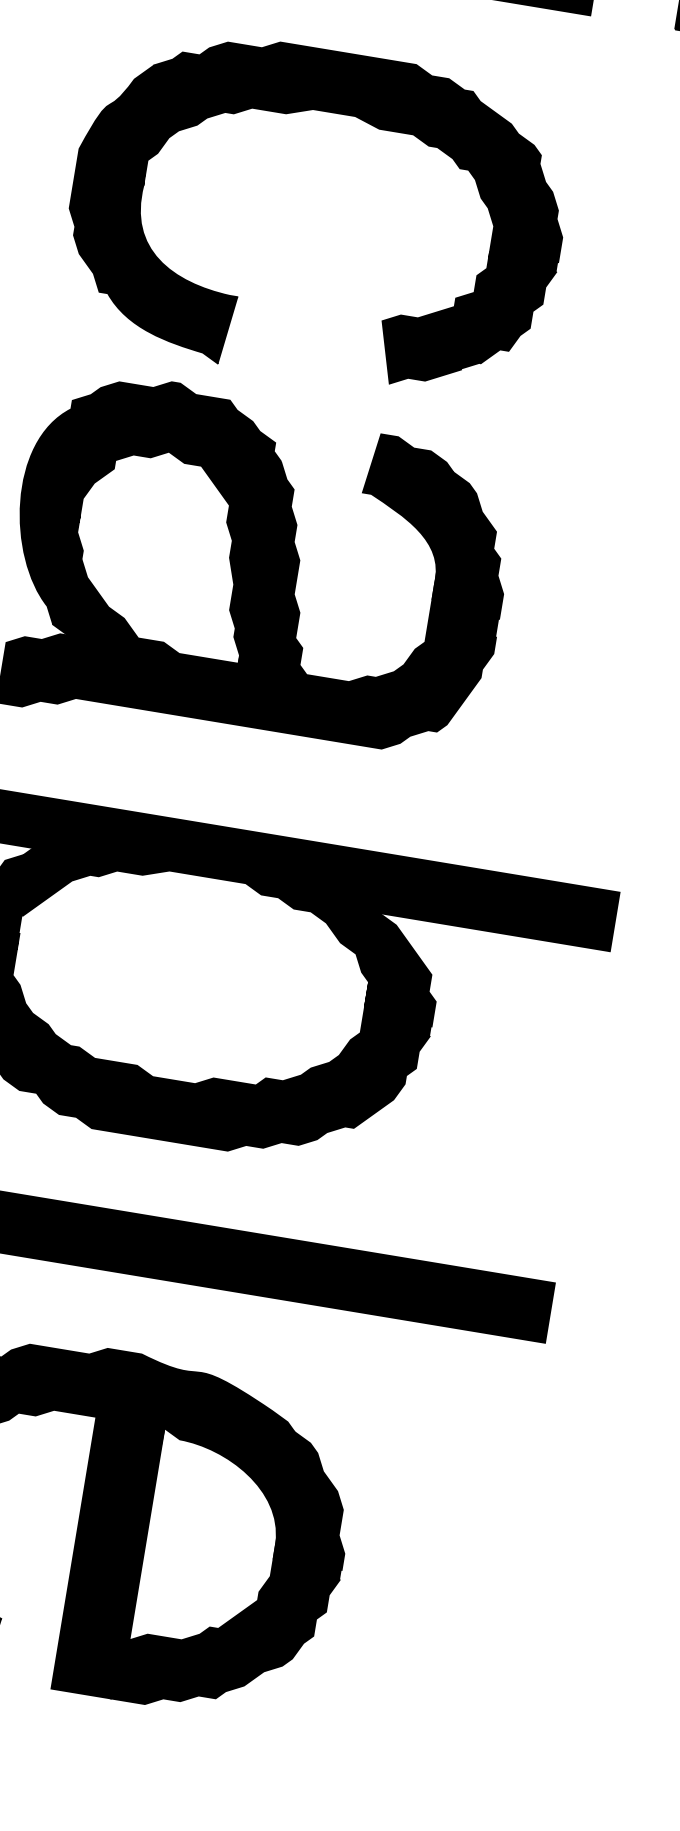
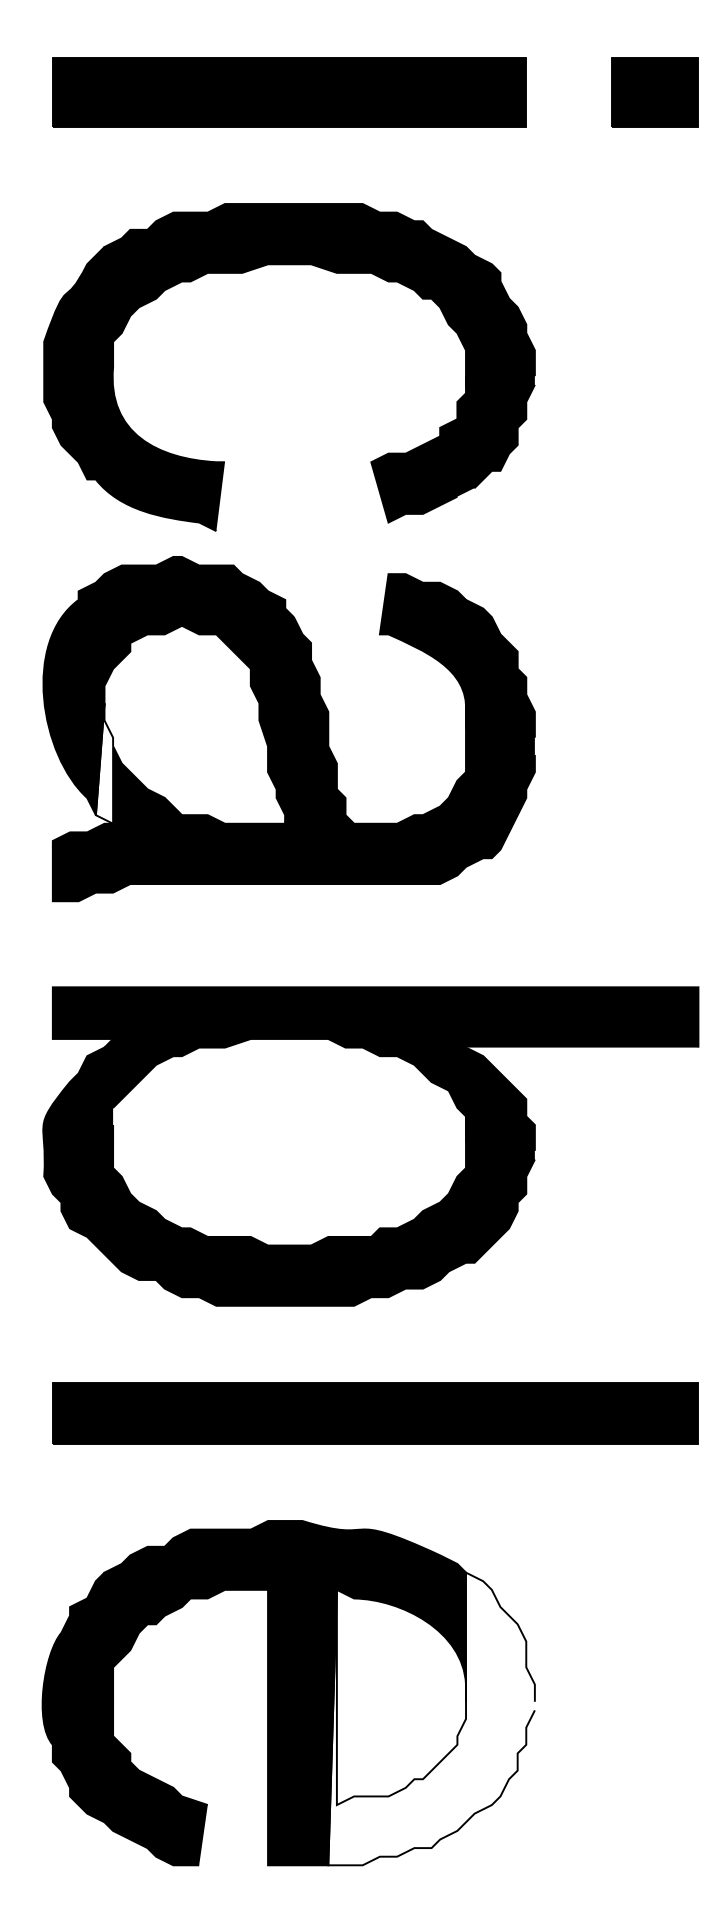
fill: (70, 574) -> (104, 763), removed
fill: (236, 1570) -> (431, 1718), removed

